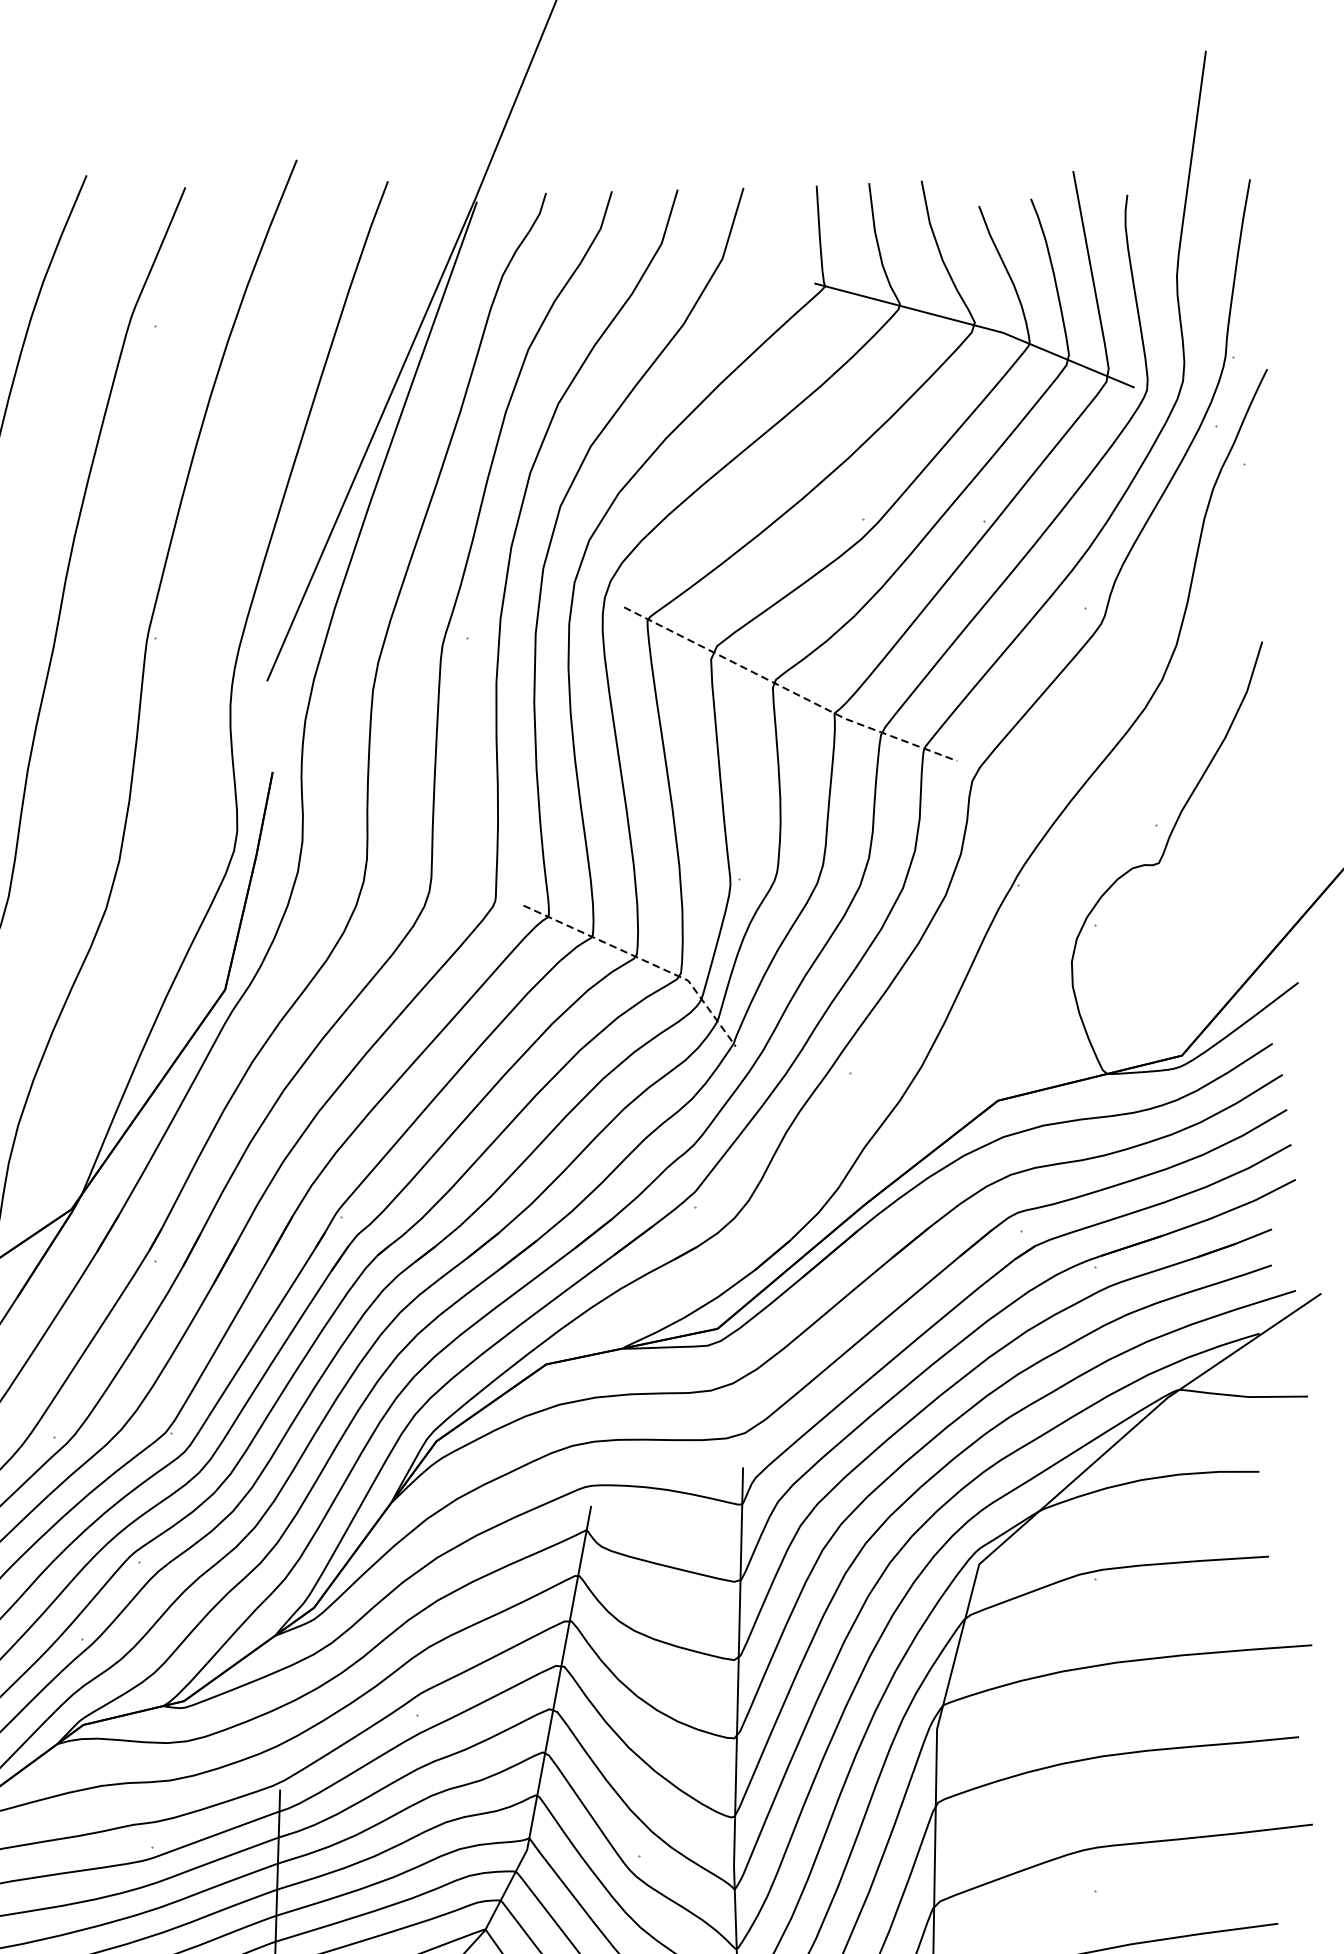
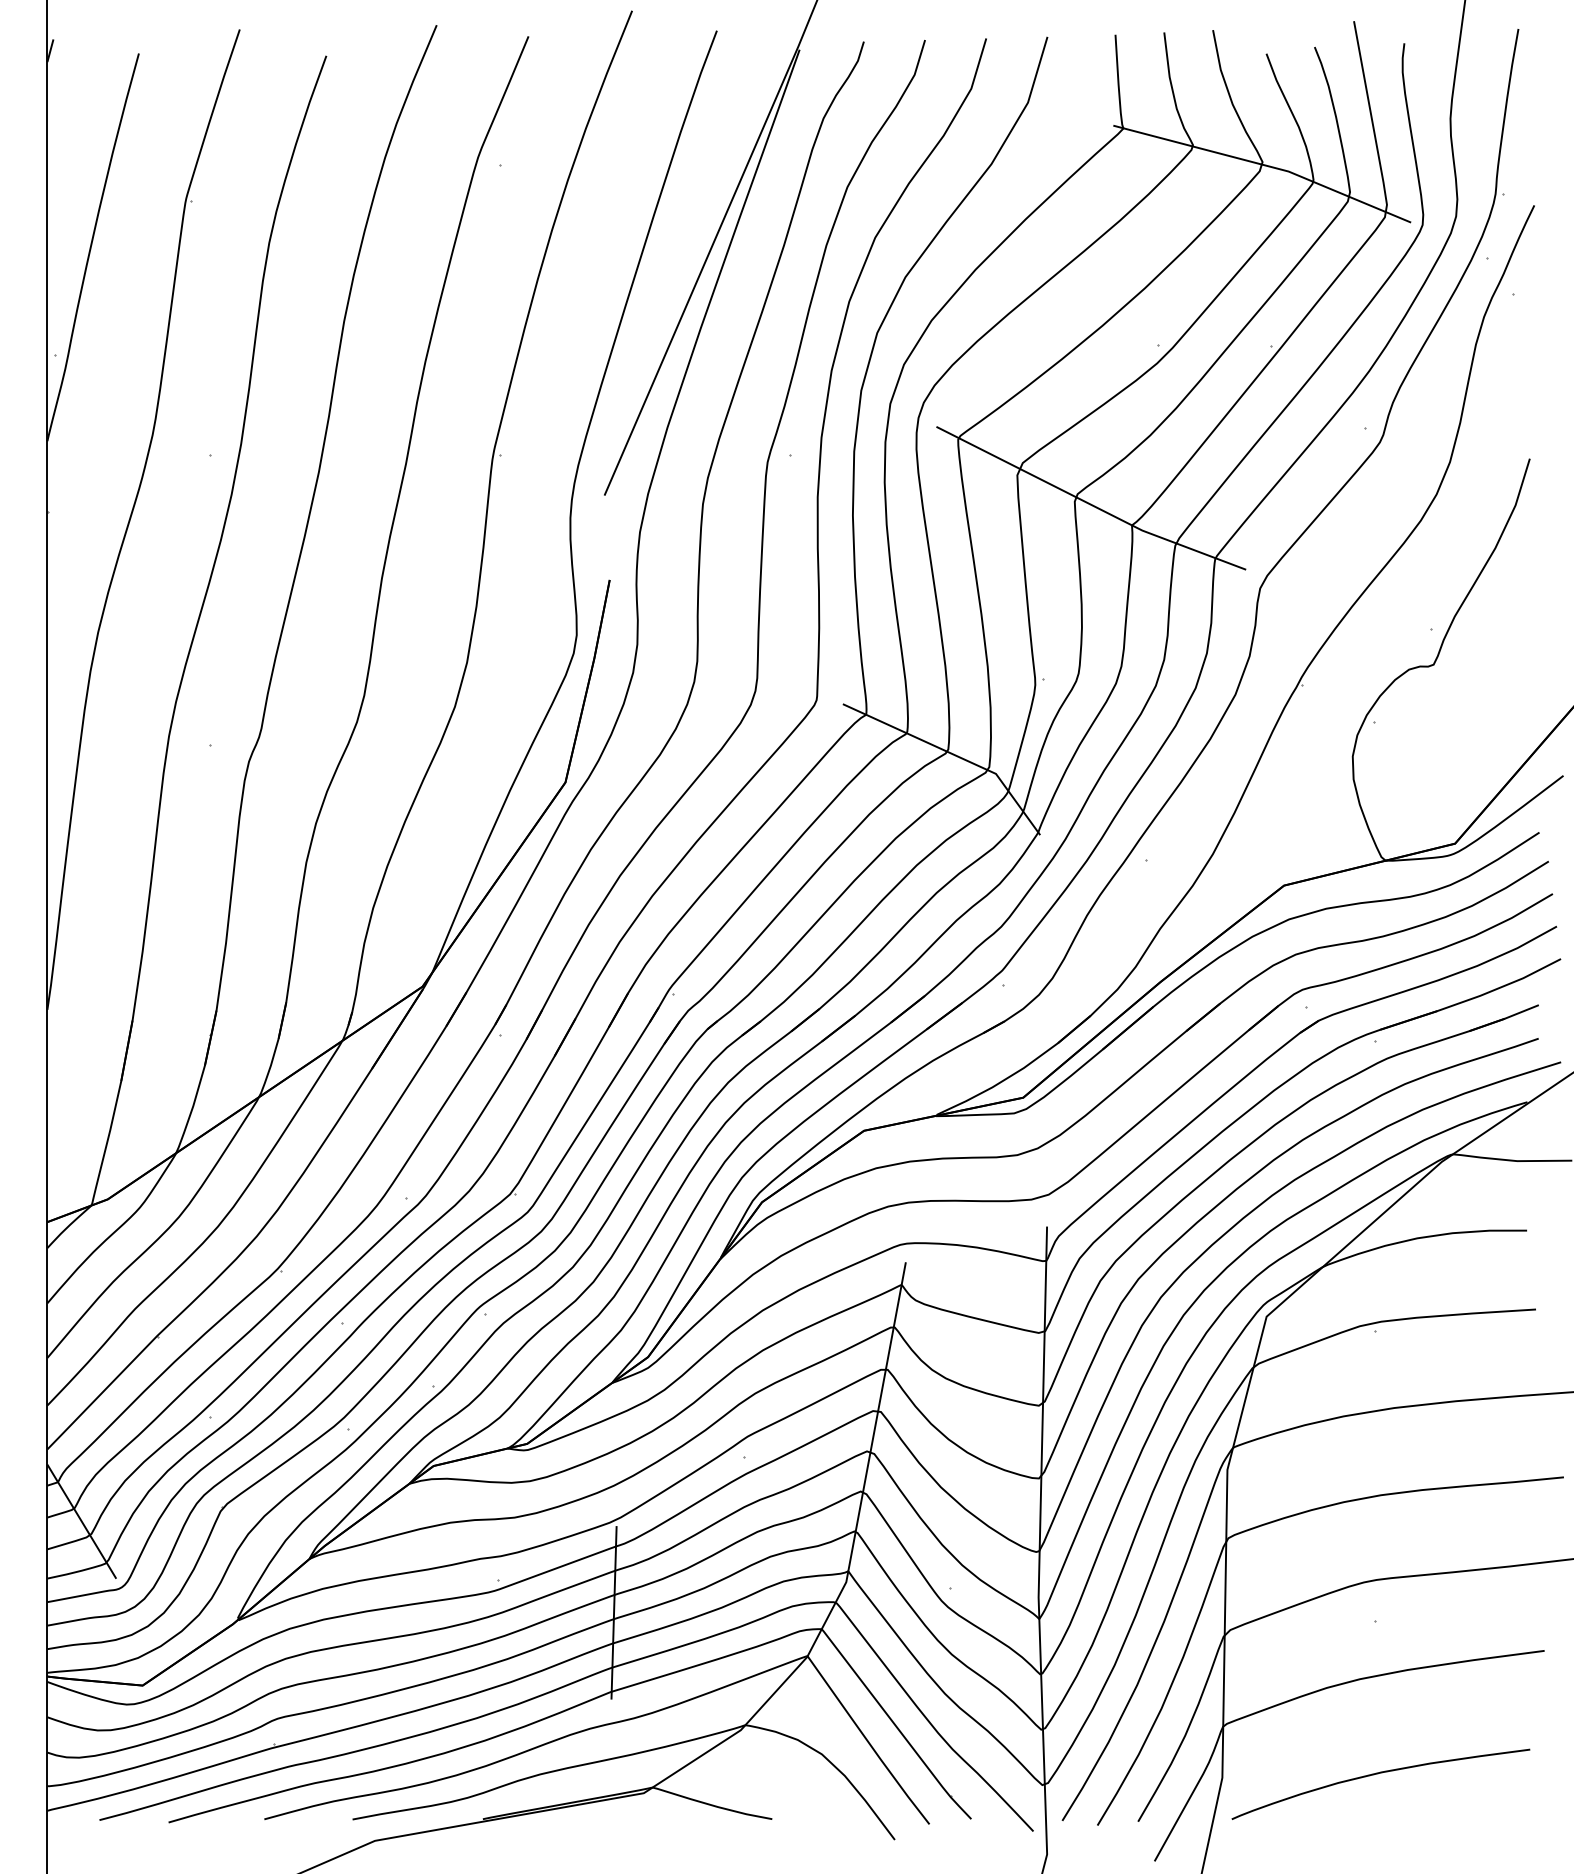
line: (788, 690) -> (1089, 504), dashed -> solid
line: (643, 959) -> (954, 754), dashed -> solid

